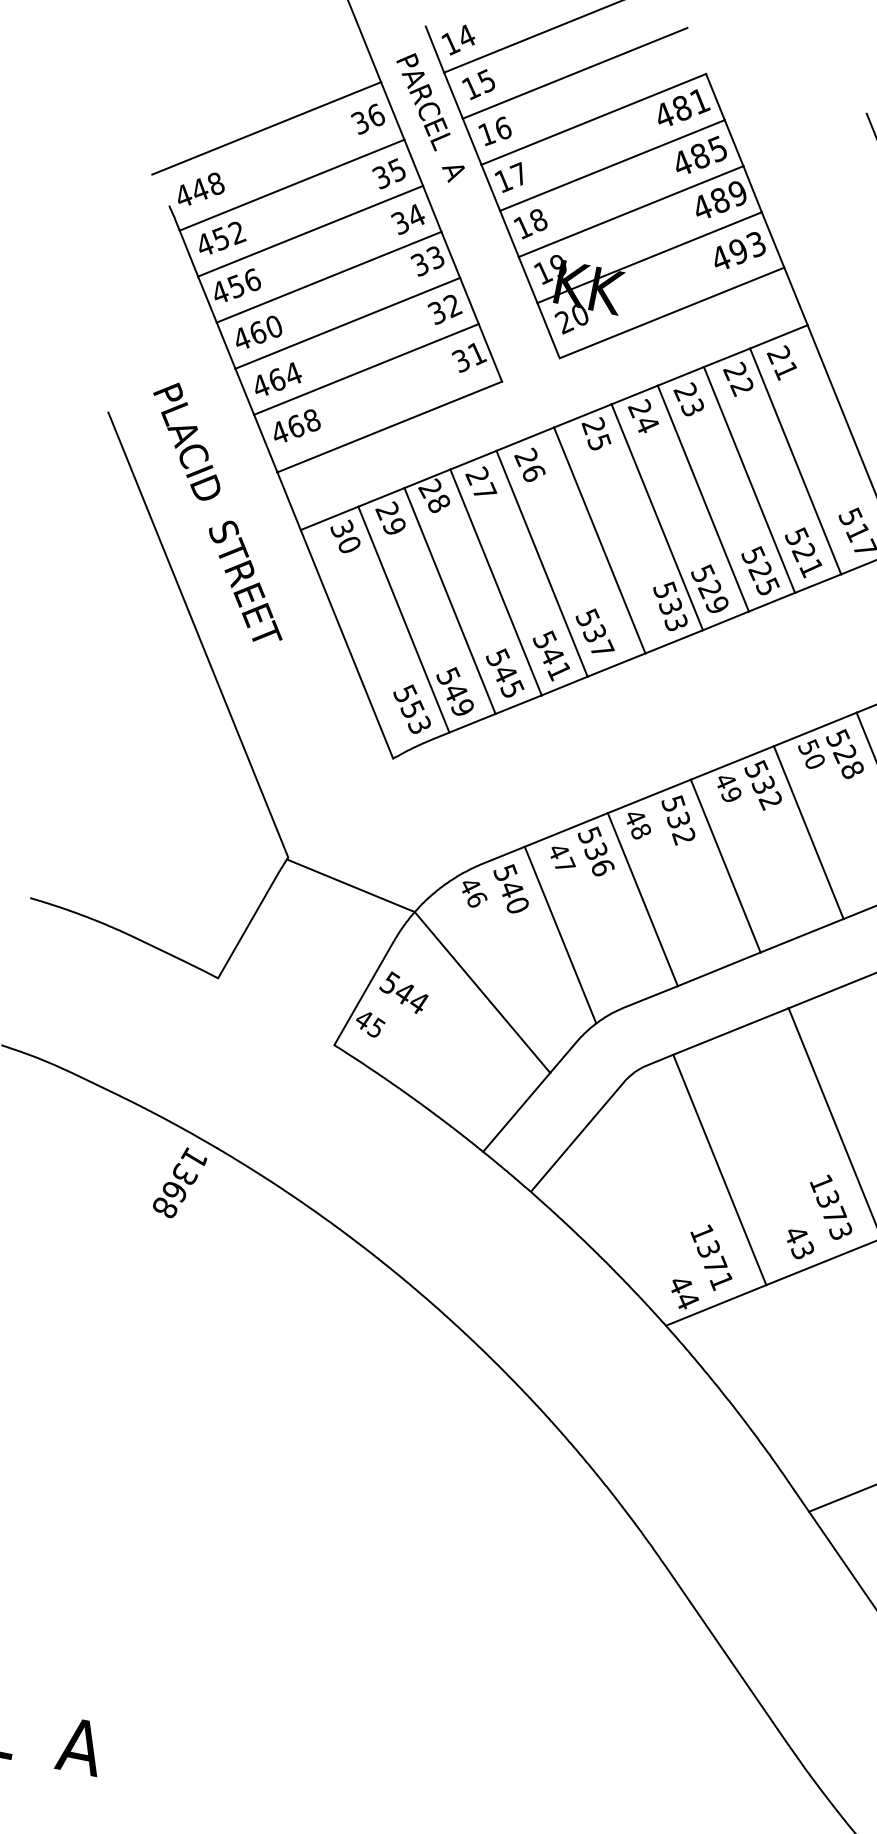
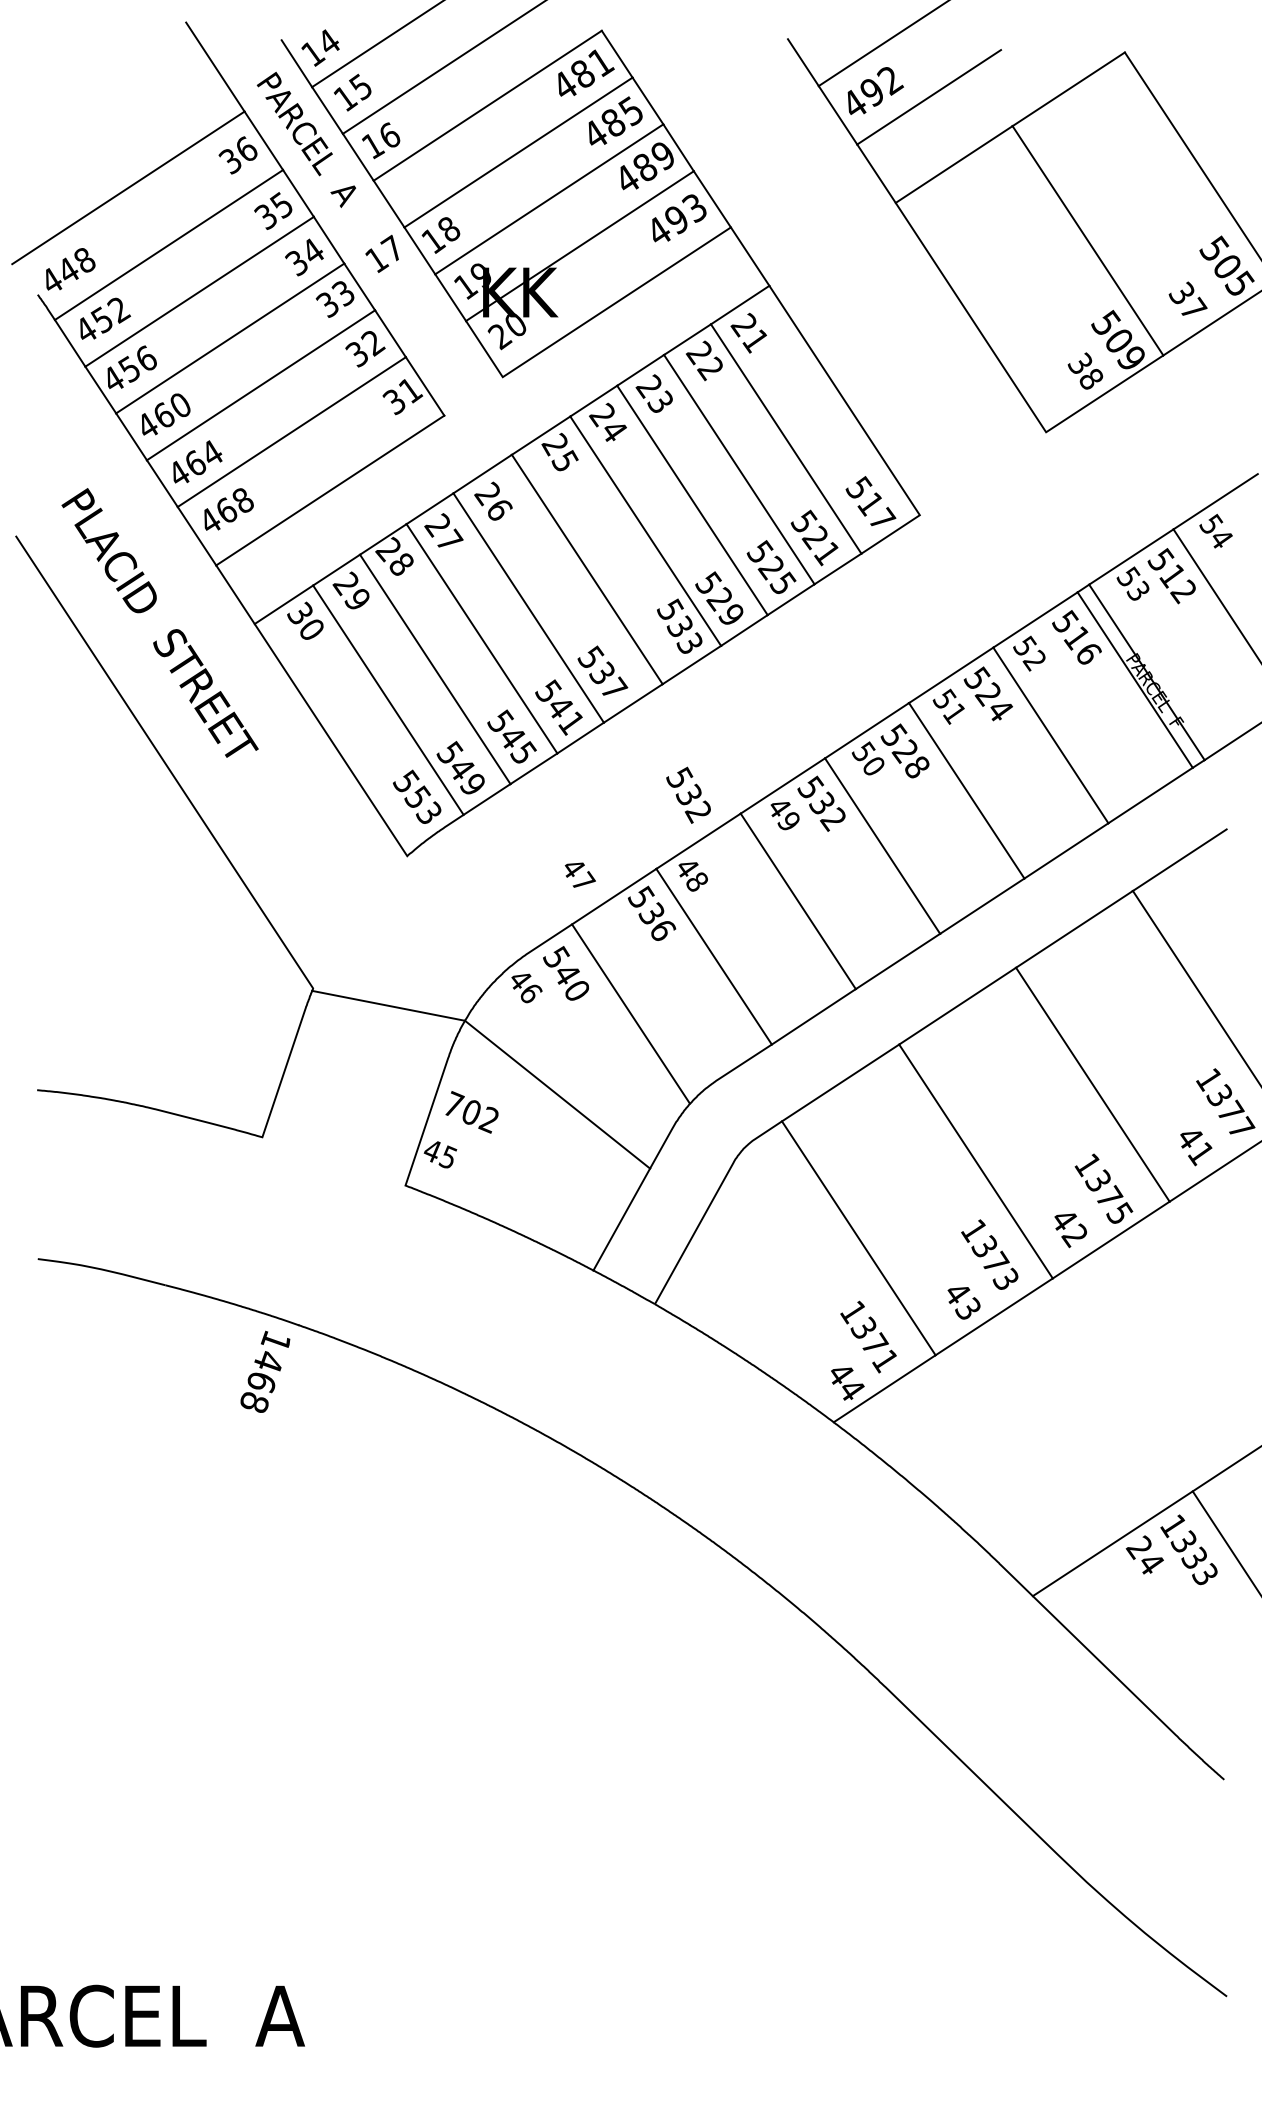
text: (508, 176) -> (381, 253), moved
text: (678, 819) -> (688, 794), moved
text: (562, 858) -> (579, 874), moved
text: (403, 992) -> (470, 1112), 544 -> 702
text: (184, 1173) -> (268, 1360), 1368 -> 1468

